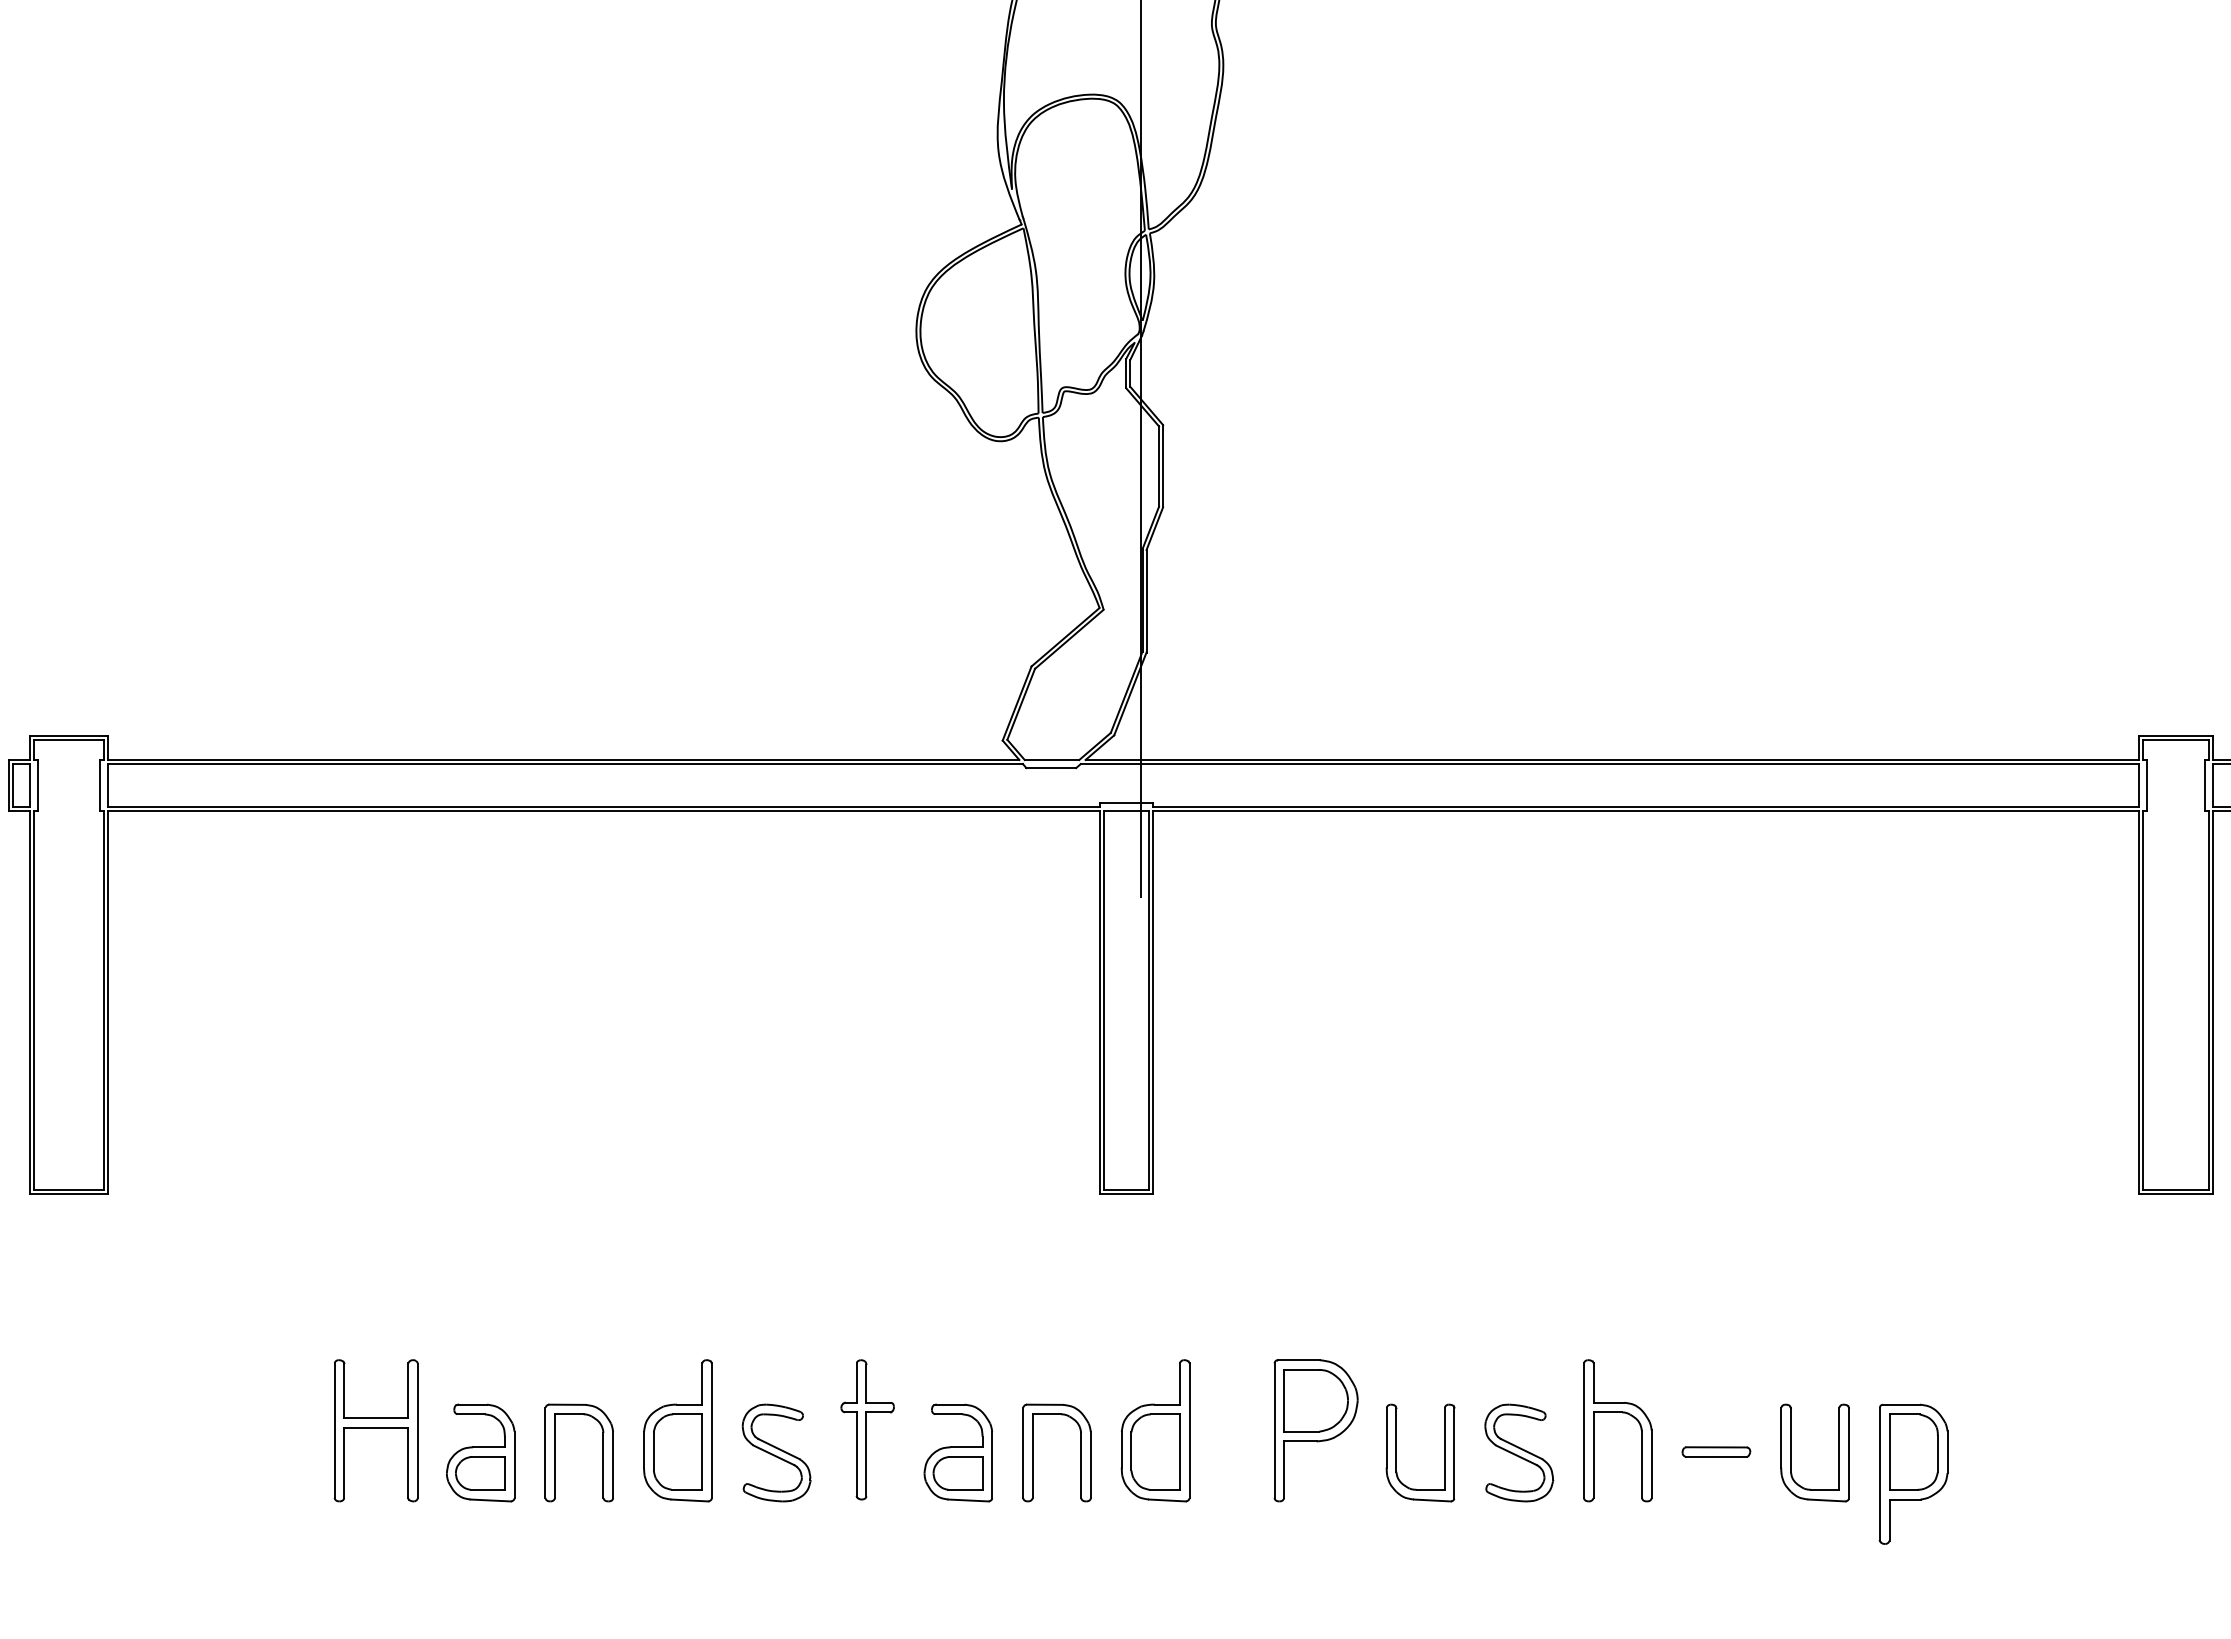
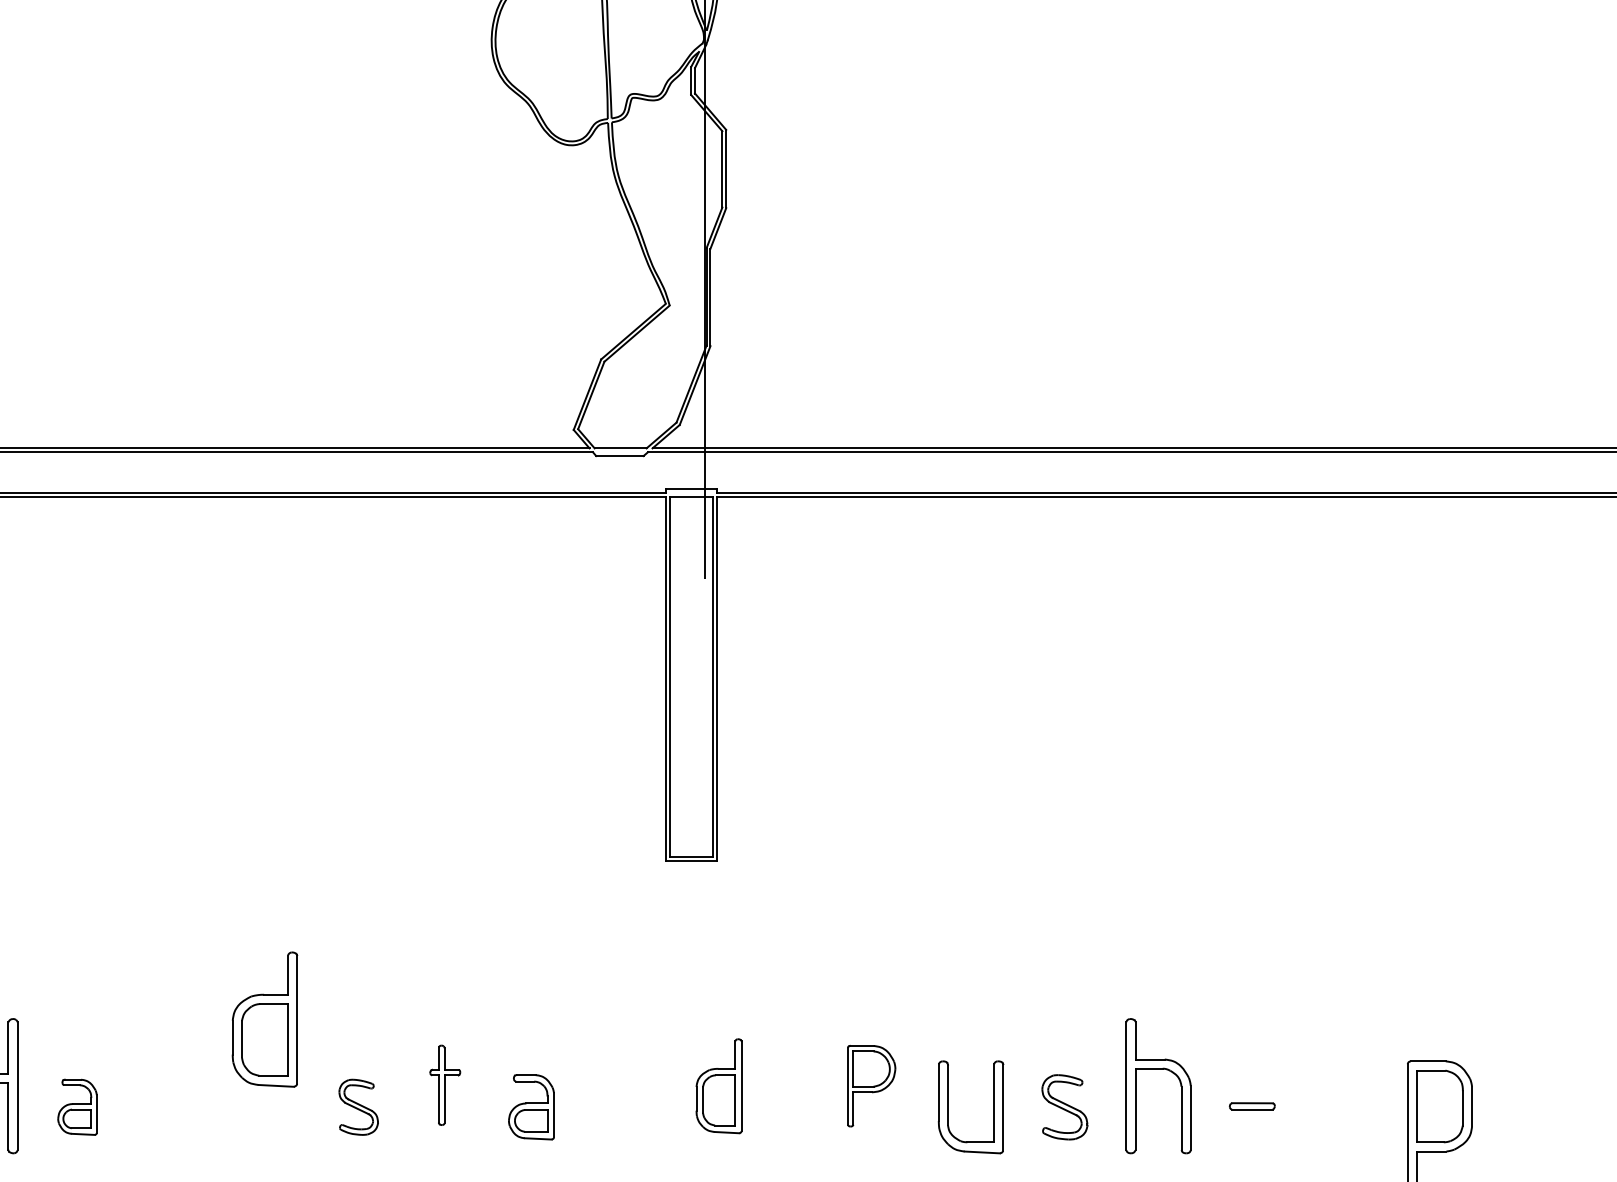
part: (867, 1429) -> (445, 1084), size x0.6
part: (677, 1430) -> (264, 1019), moved
part: (1155, 1430) -> (719, 1085), size x0.7
part: (1315, 1430) -> (871, 1085), size x0.6
part: (1716, 1451) -> (1252, 1105), size x0.7
part: (480, 1452) -> (77, 1106), size x0.6
part: (555, 1452) -> (148, 1106), removed
part: (776, 1452) -> (358, 1106), size x0.6
part: (957, 1452) -> (530, 1106), size x0.7
part: (1033, 1452) -> (603, 1106), removed
part: (1519, 1452) -> (1065, 1106), size x0.7
part: (1791, 1452) -> (1323, 1106), removed

